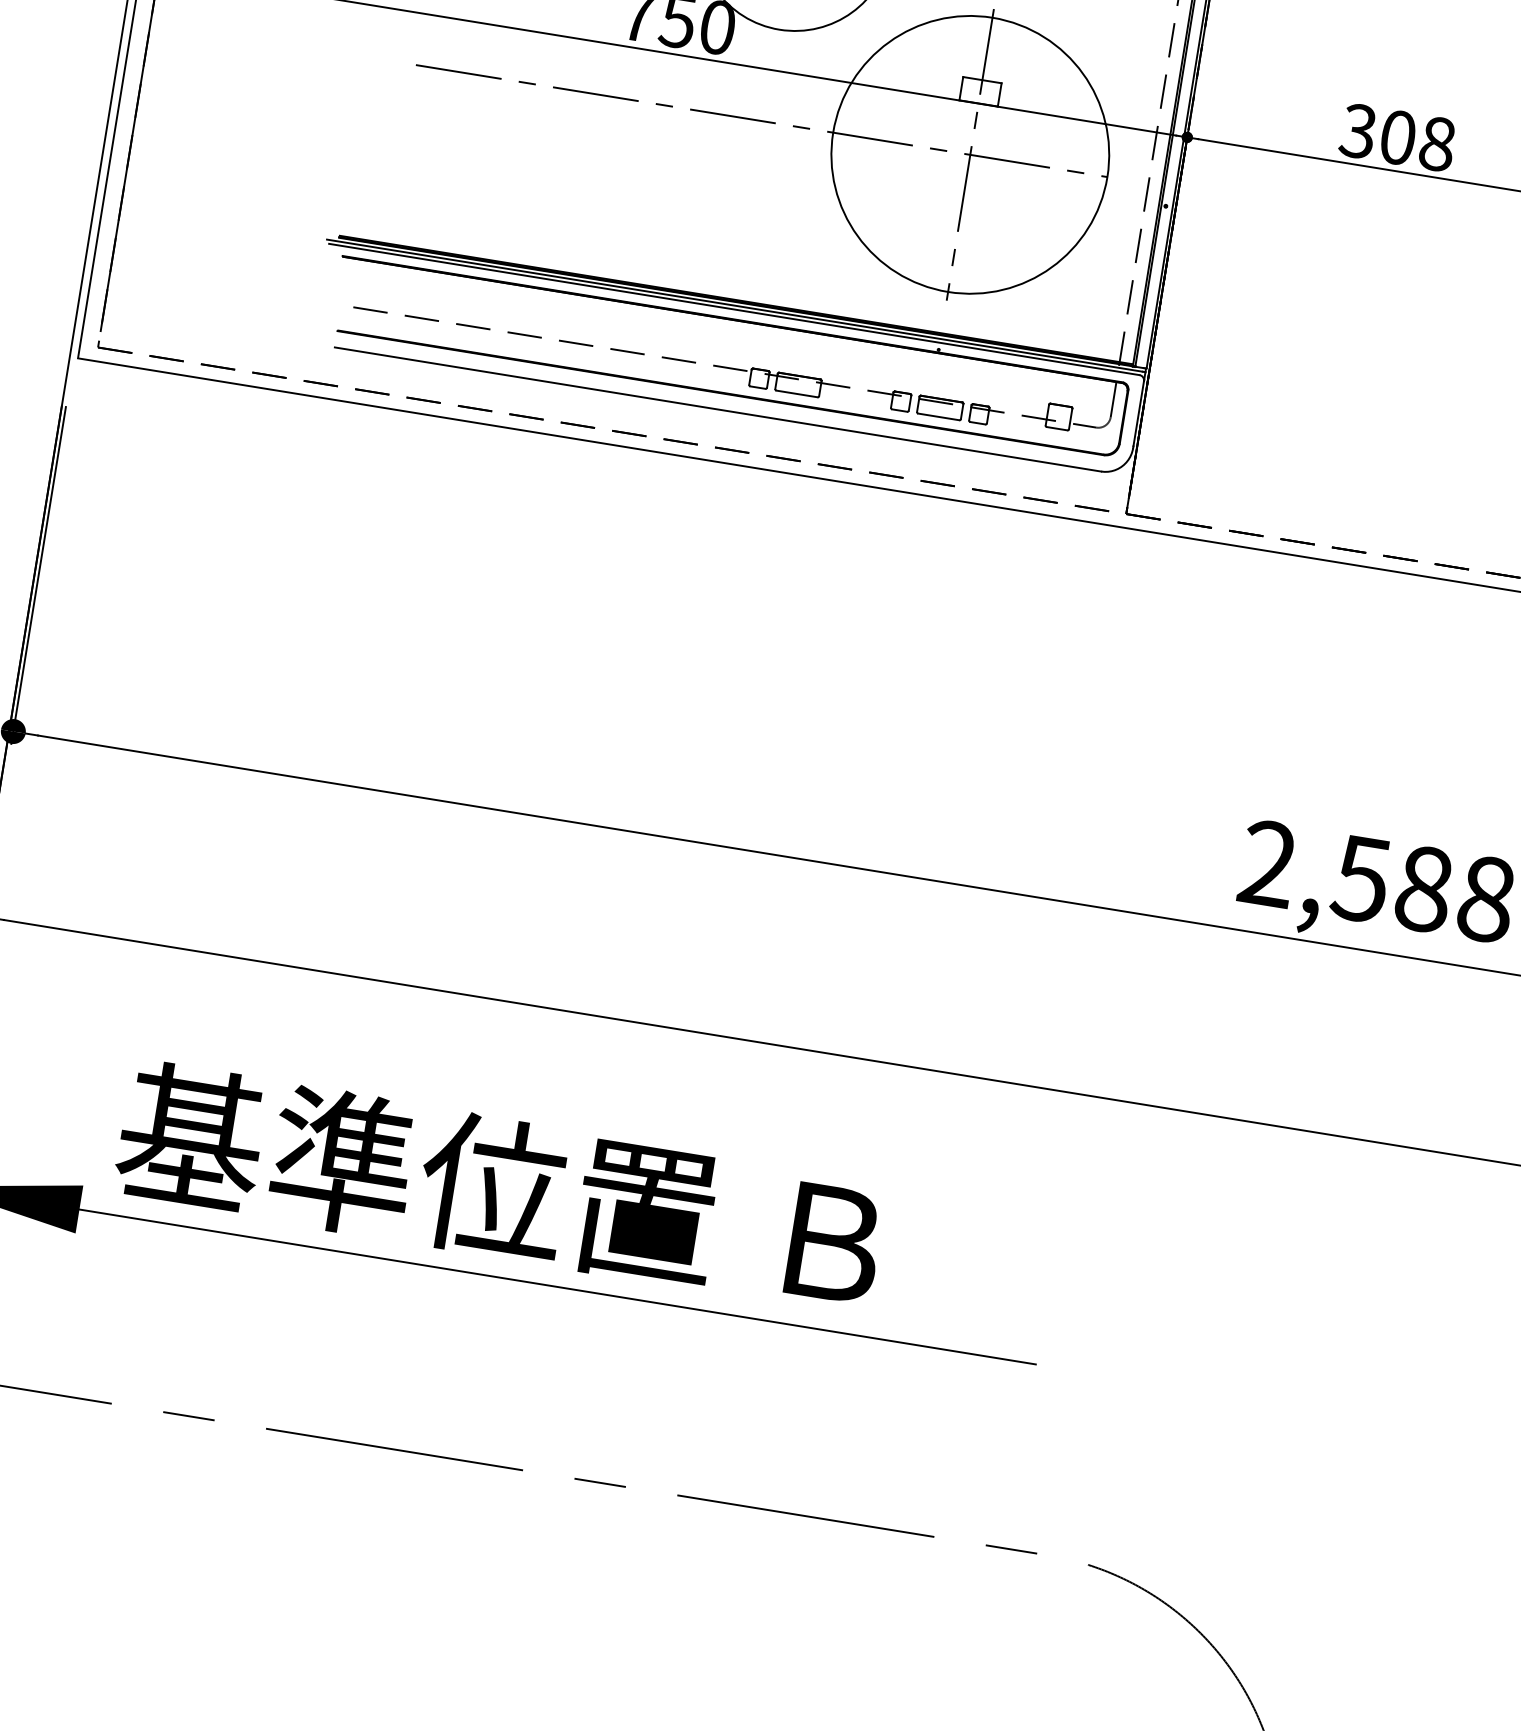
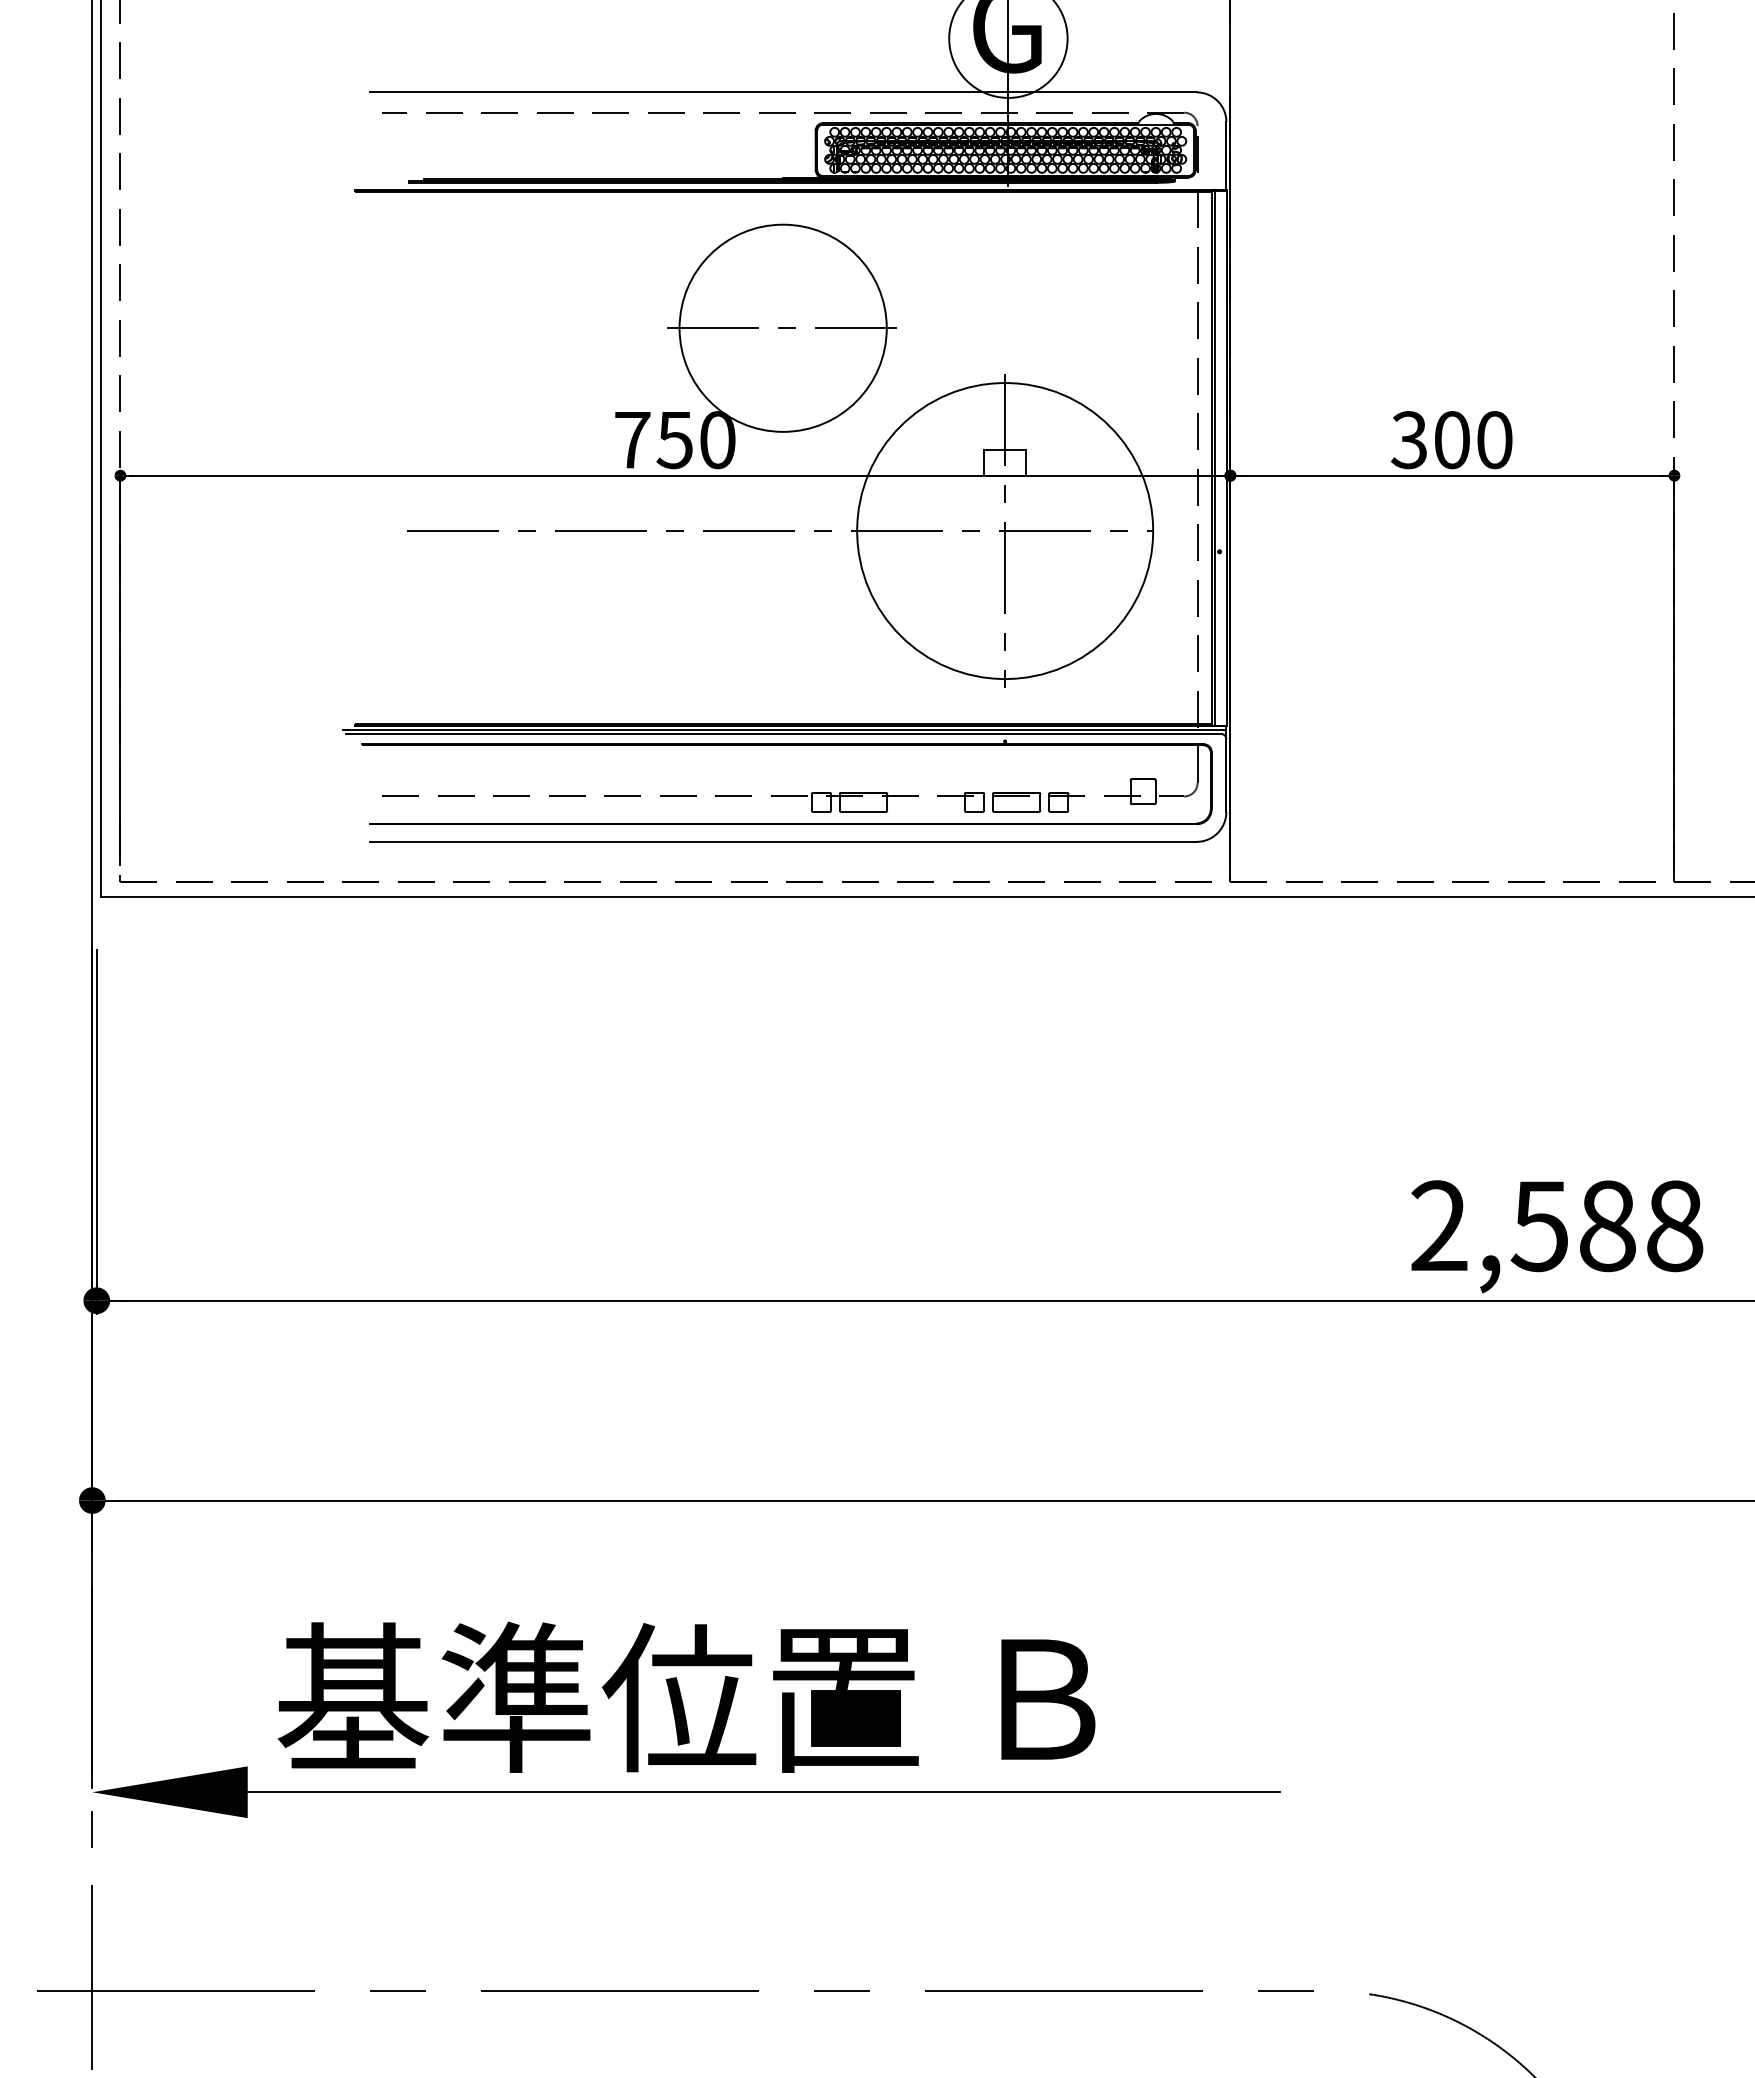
text: (1437, 143) -> (1494, 439), 308 -> 300

